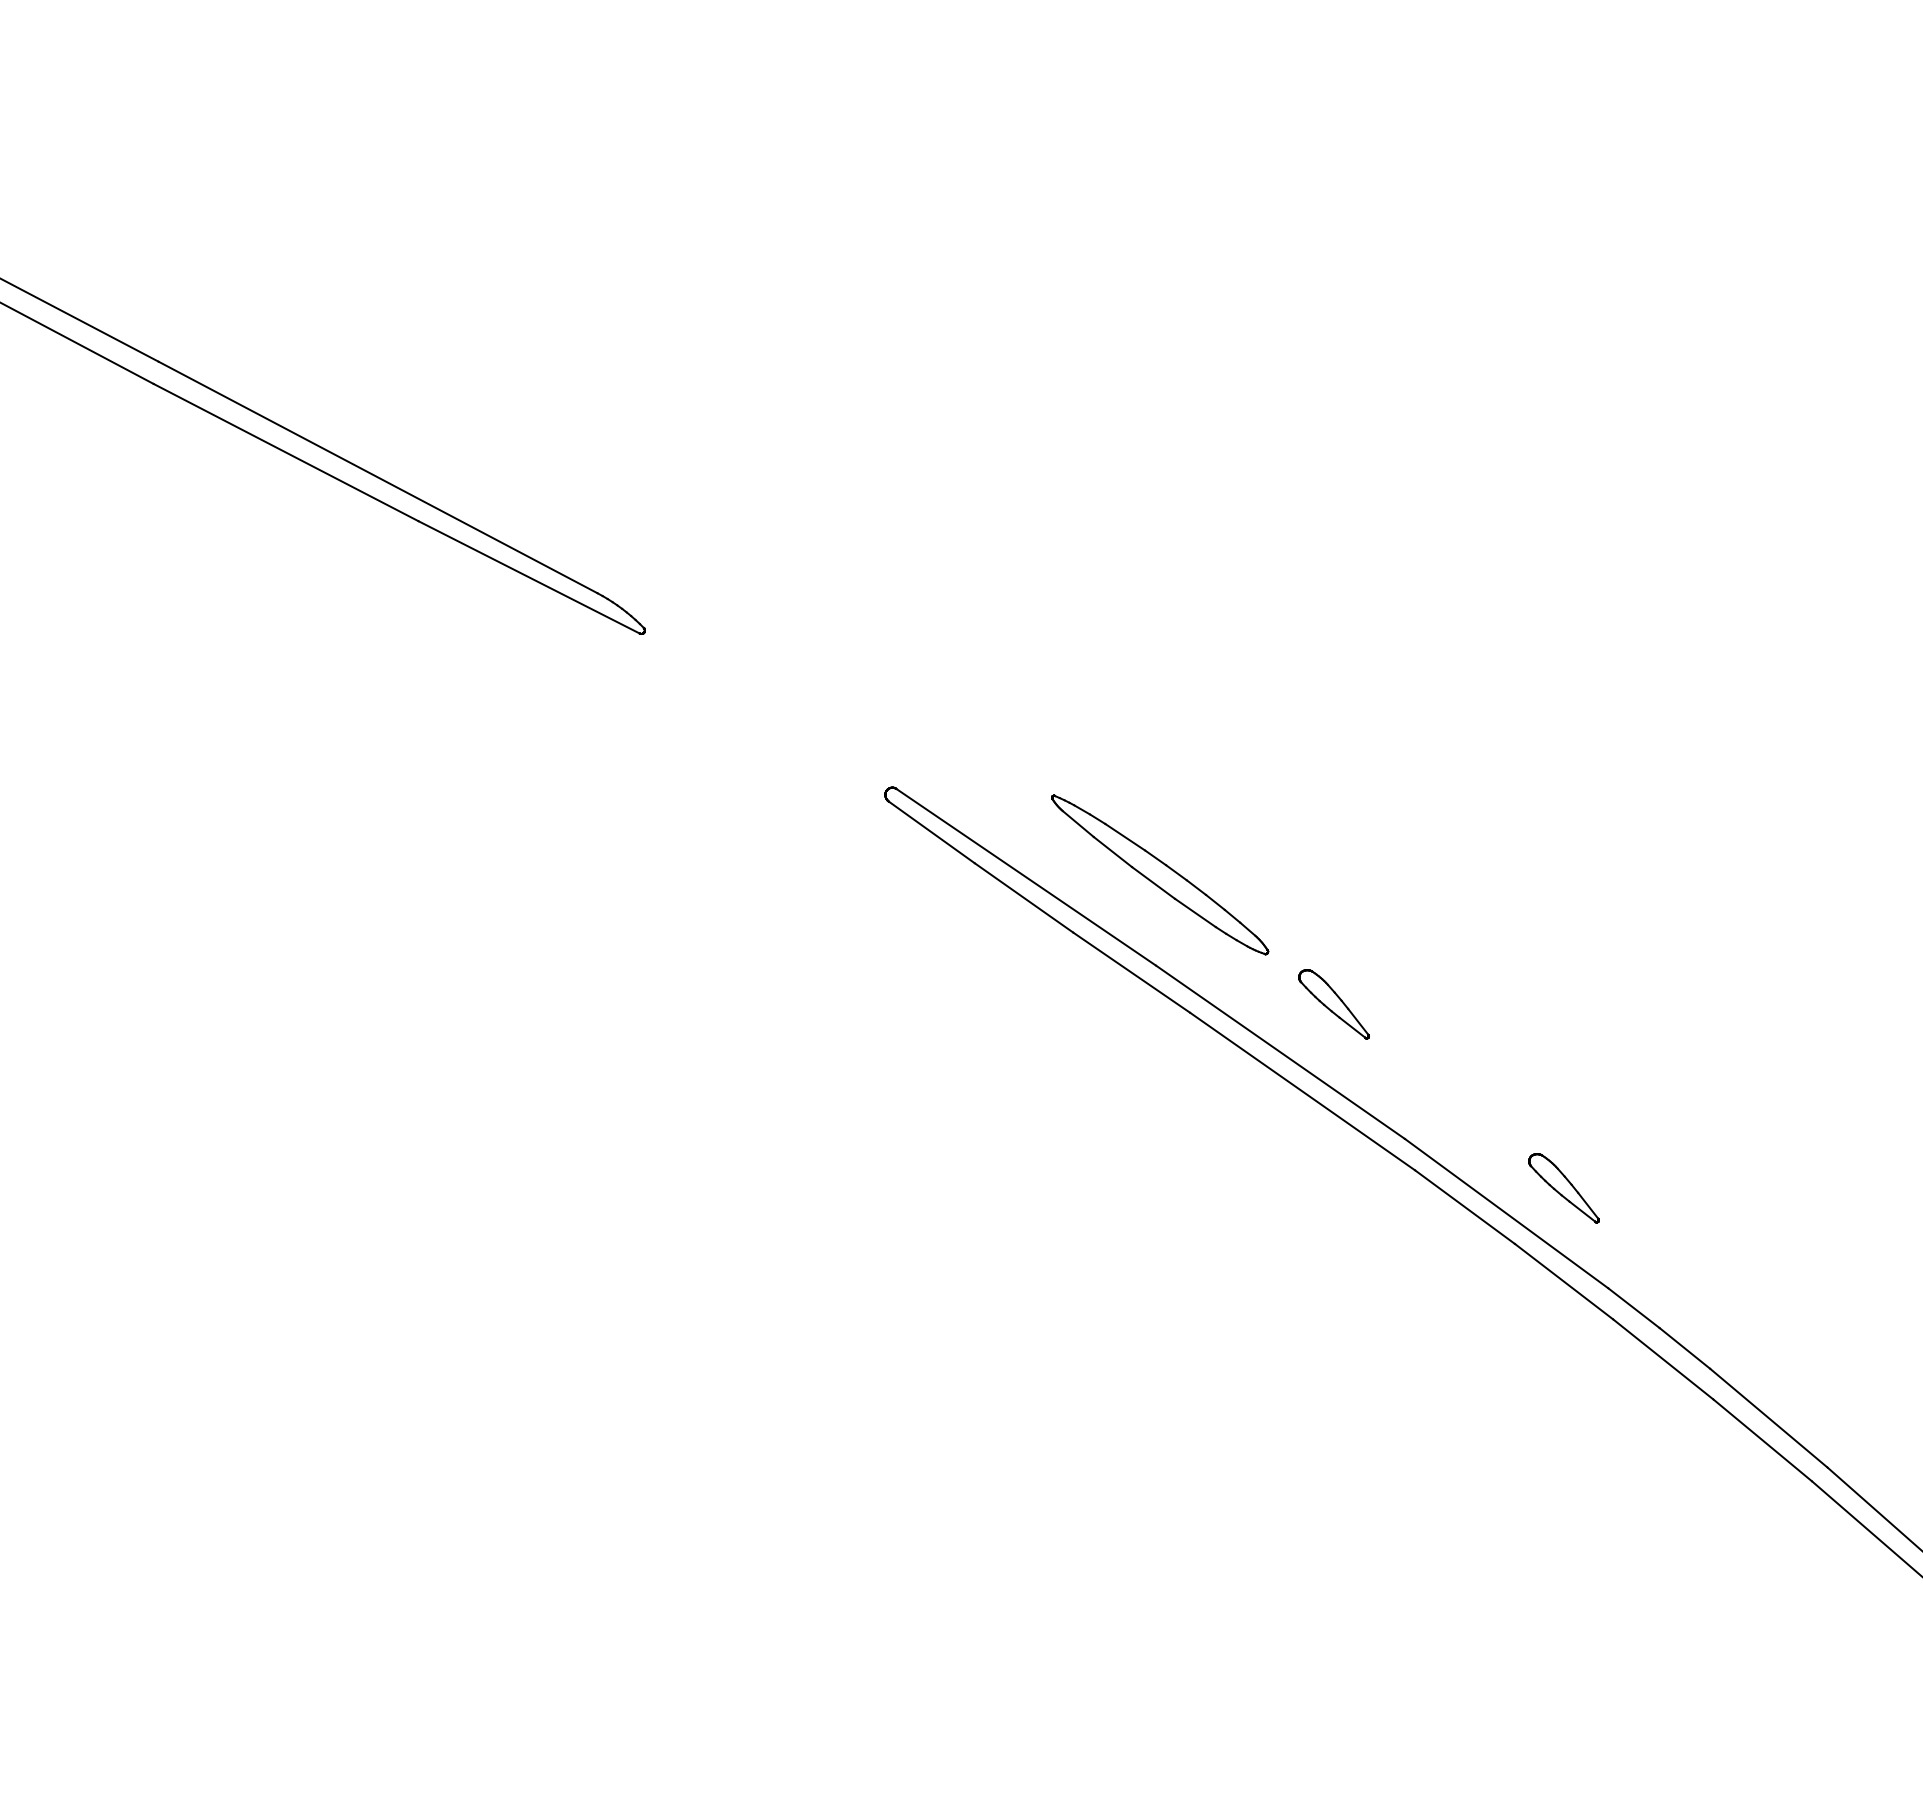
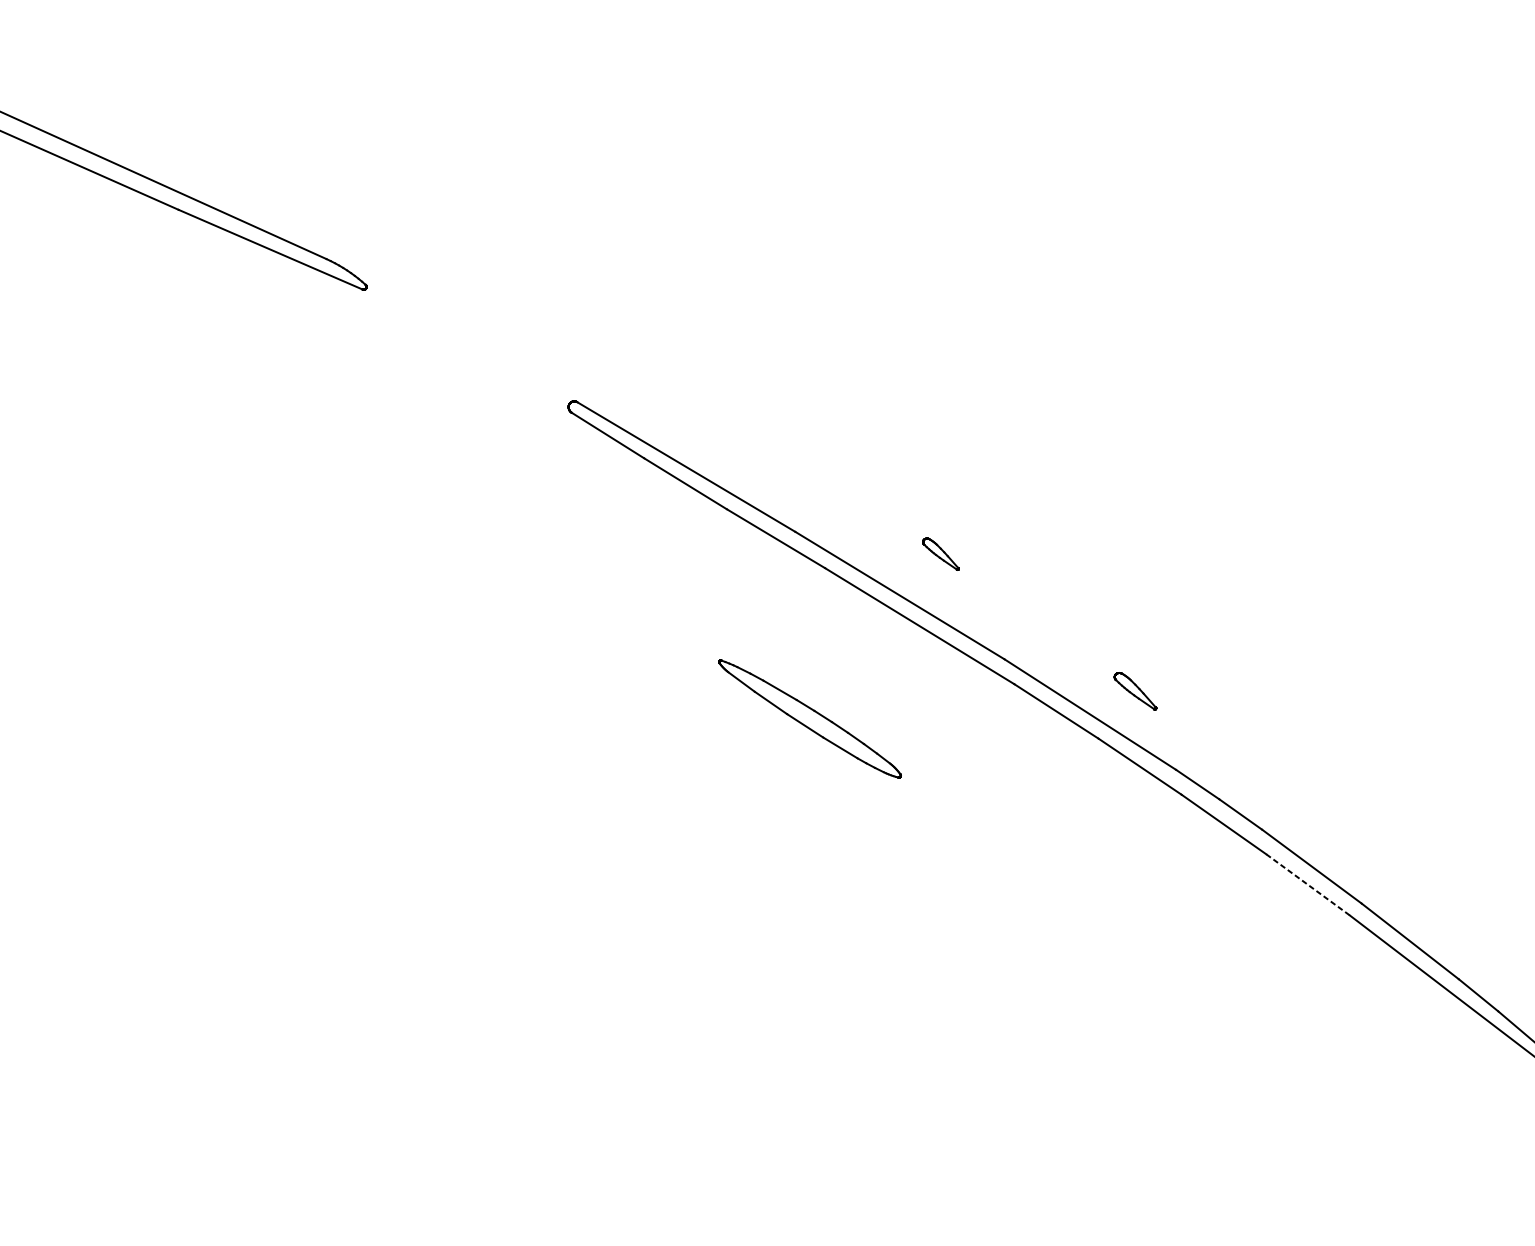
part: (1160, 874) -> (810, 718), moved
part: (1333, 1004) -> (940, 554), size x0.6
part: (1563, 1188) -> (1134, 691), size x0.7
line: (1763, 1440) -> (1308, 884), solid -> dashed

